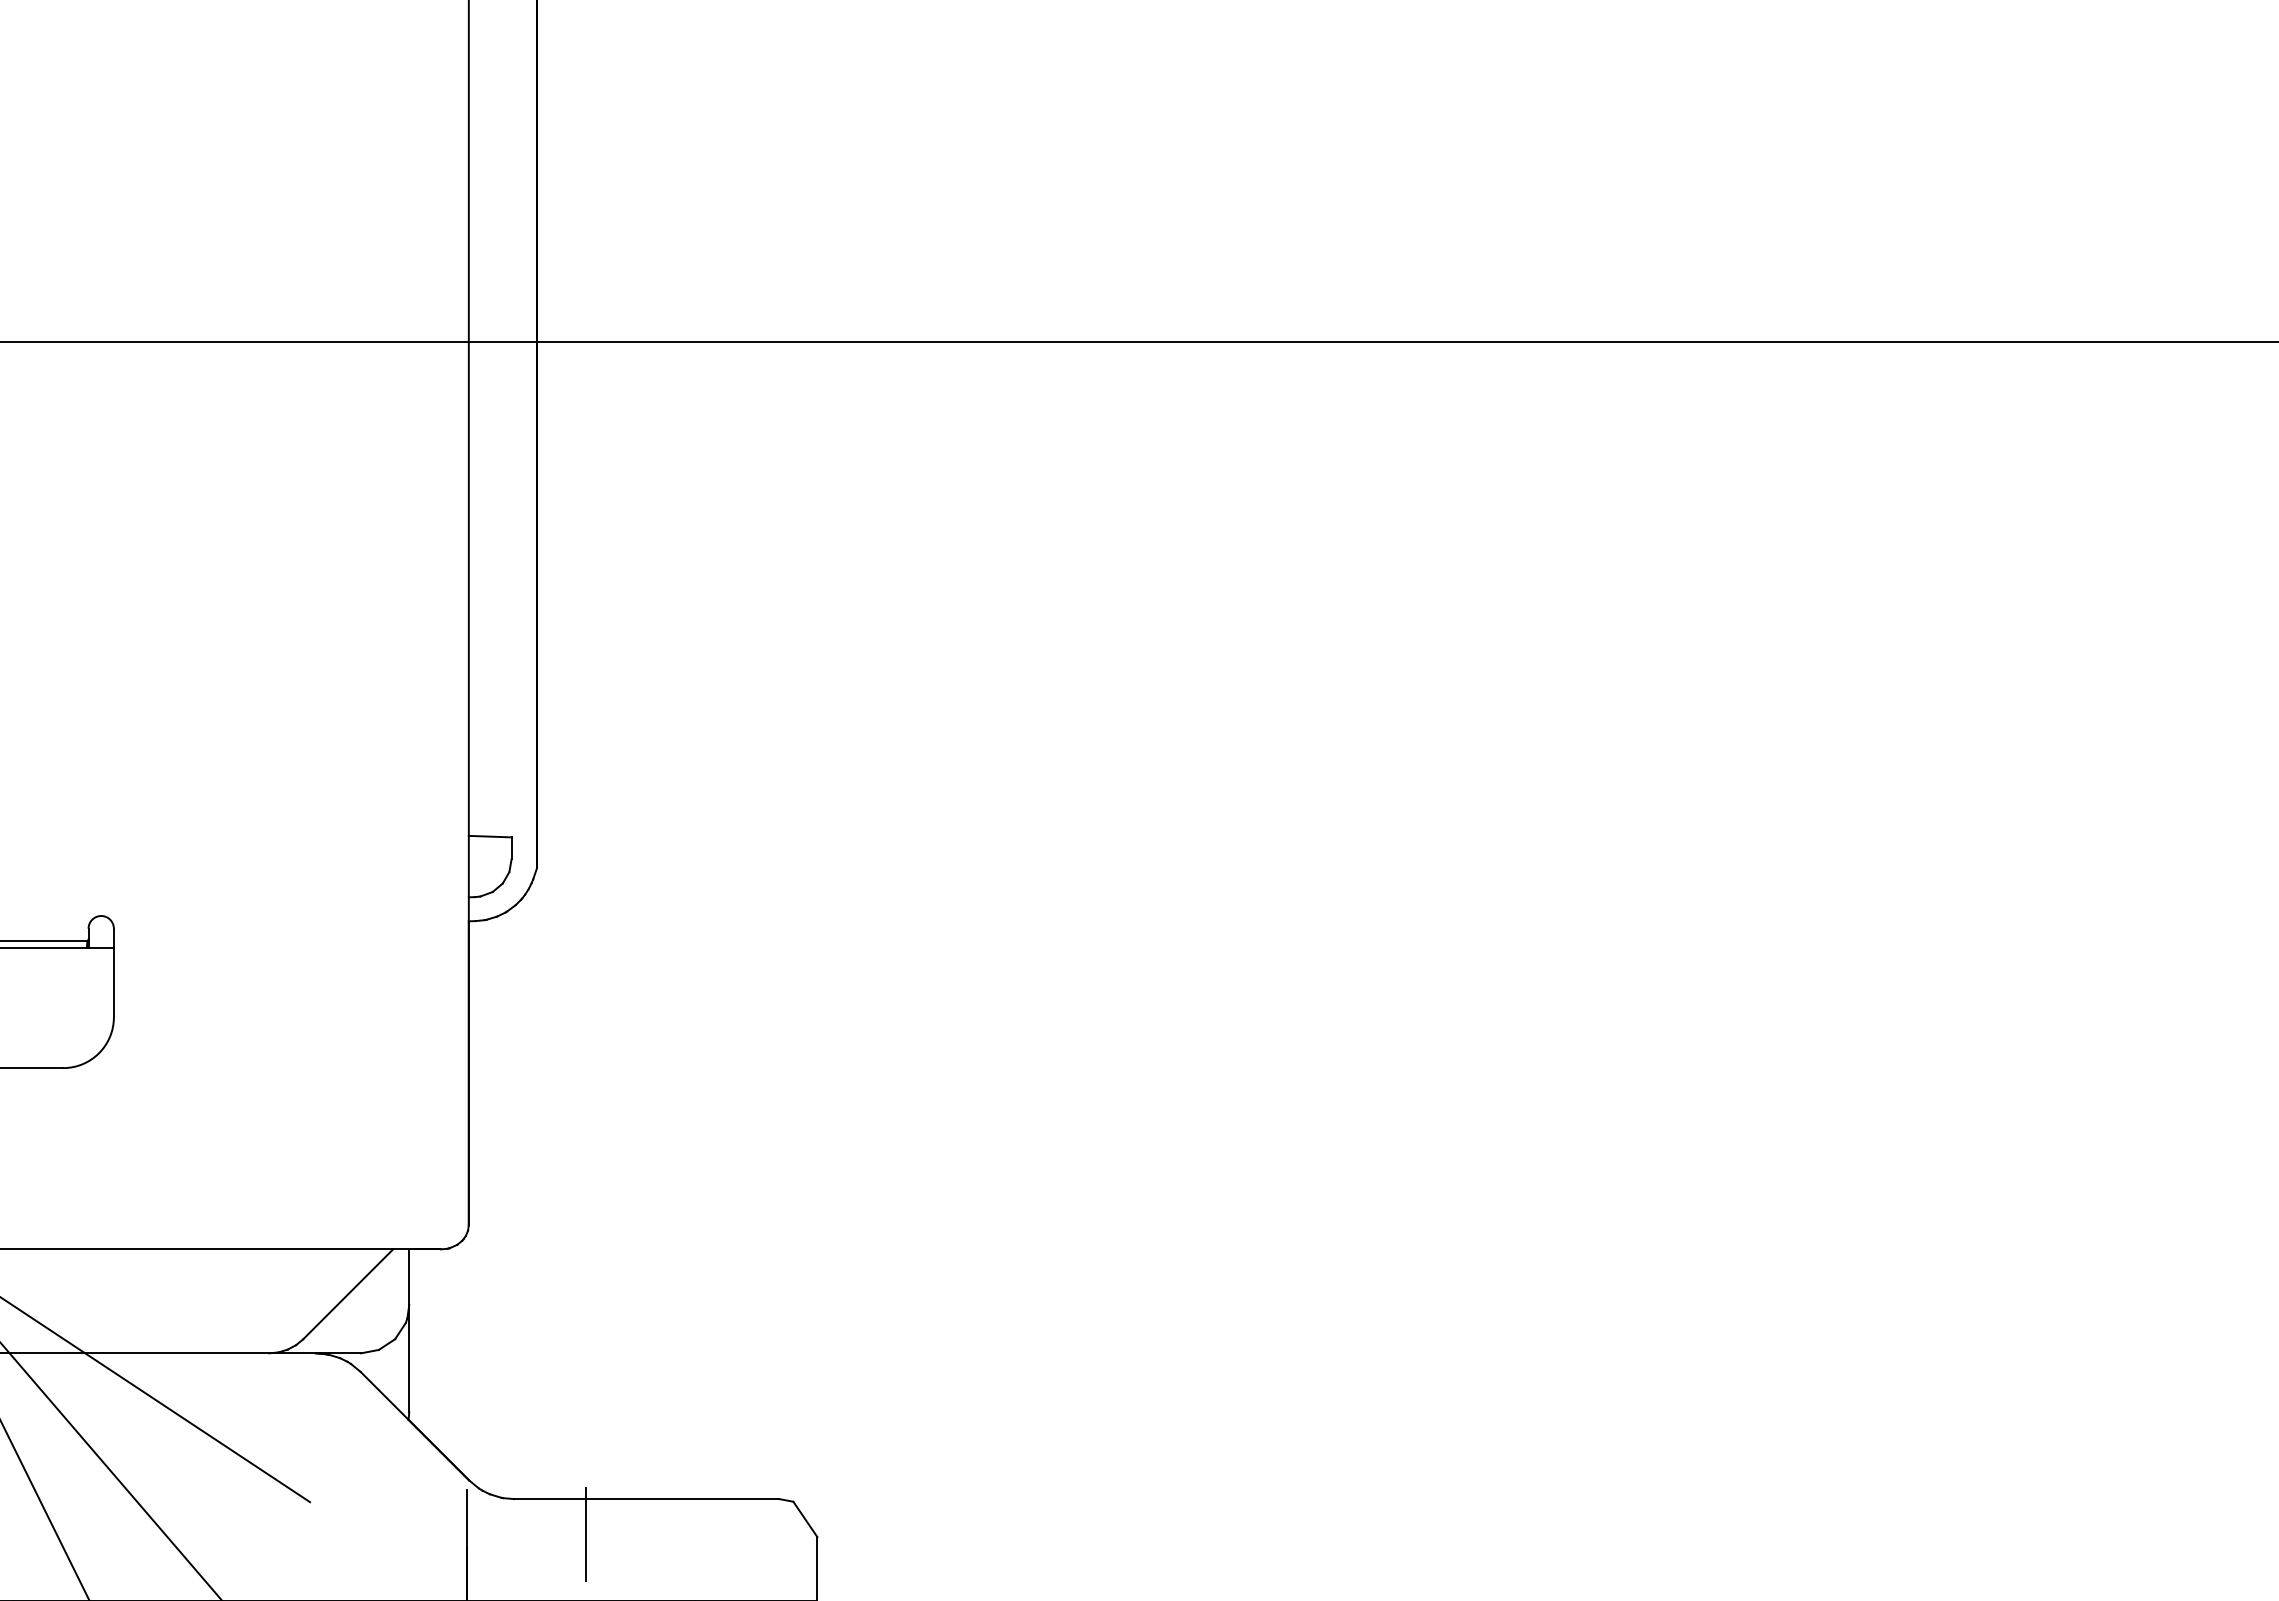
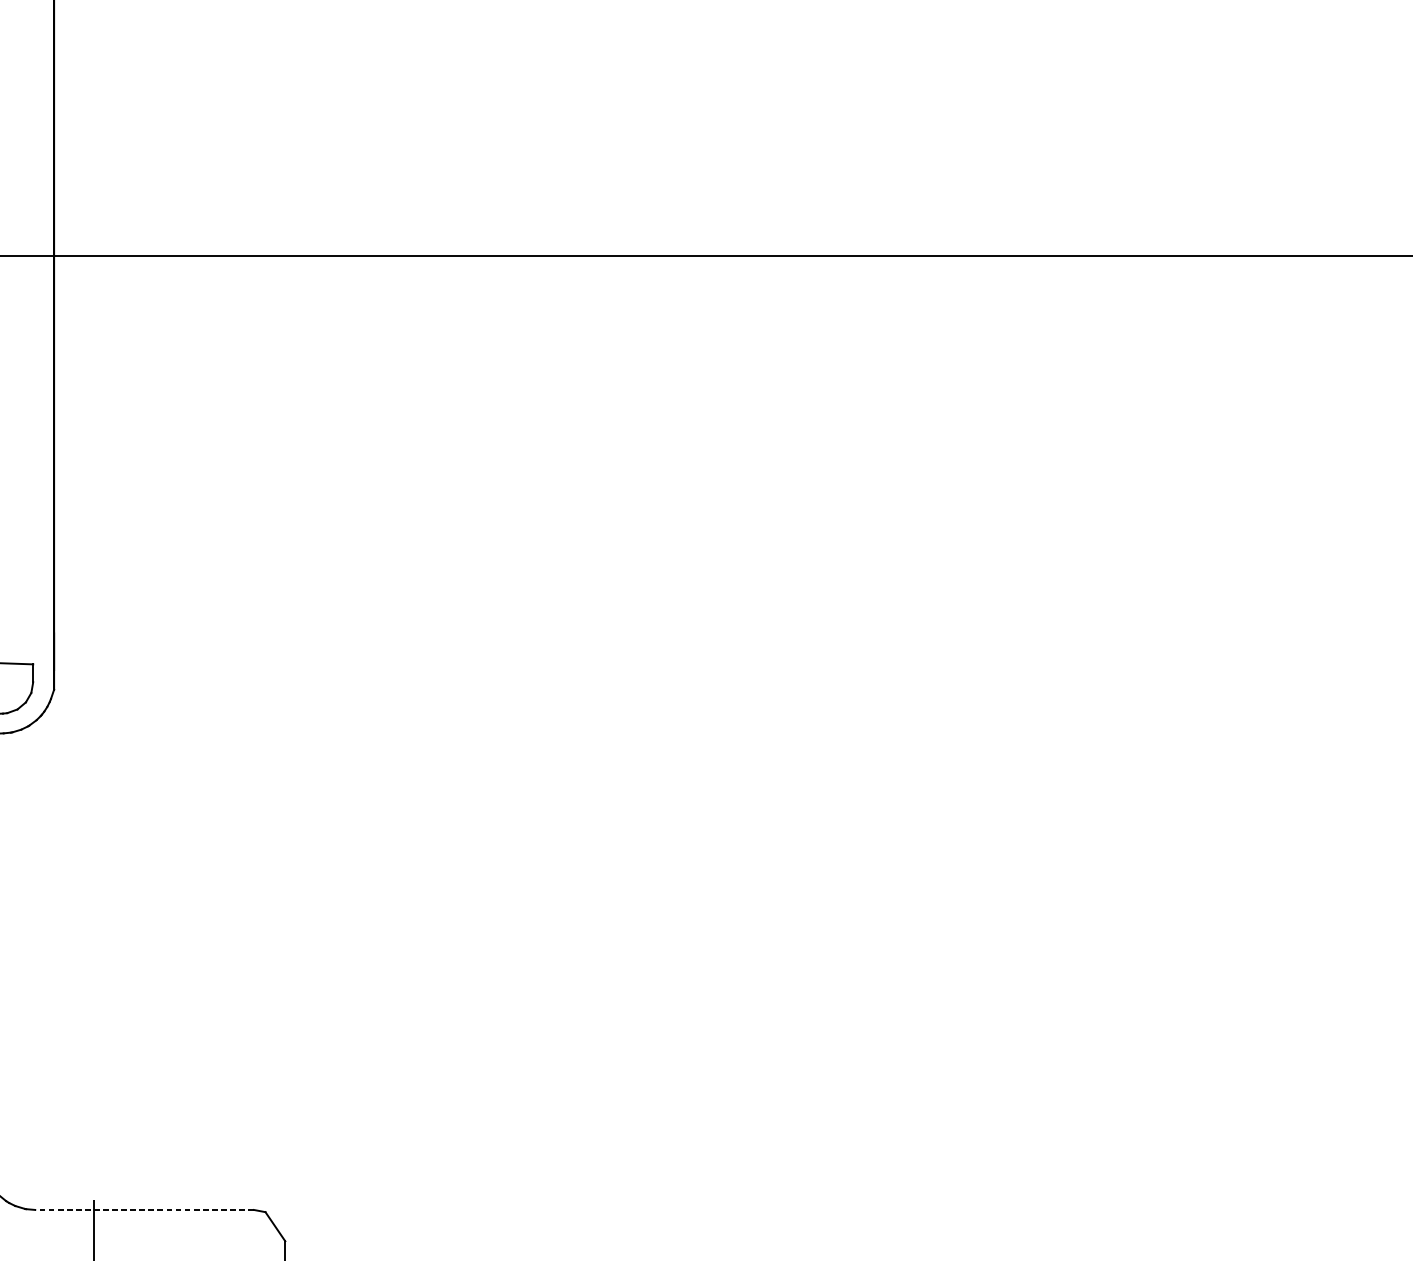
line: (646, 1499) -> (144, 1210), solid -> dashed

